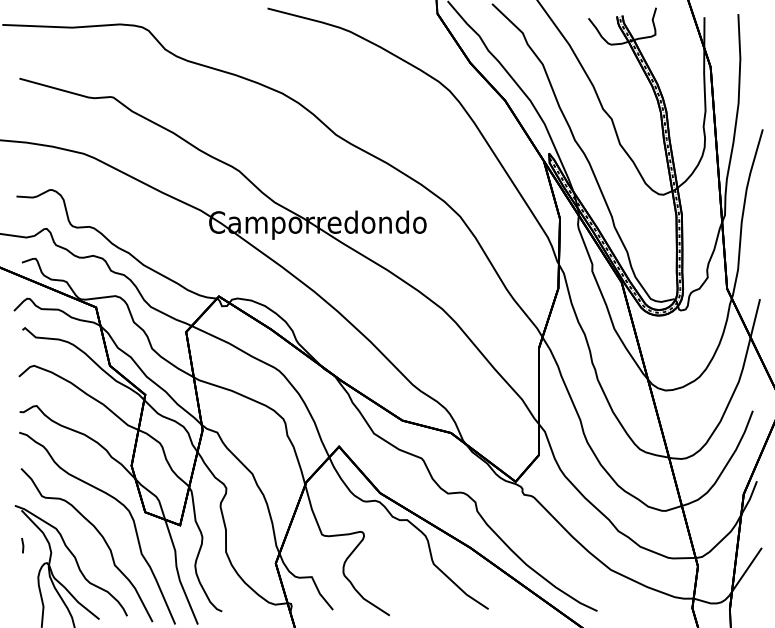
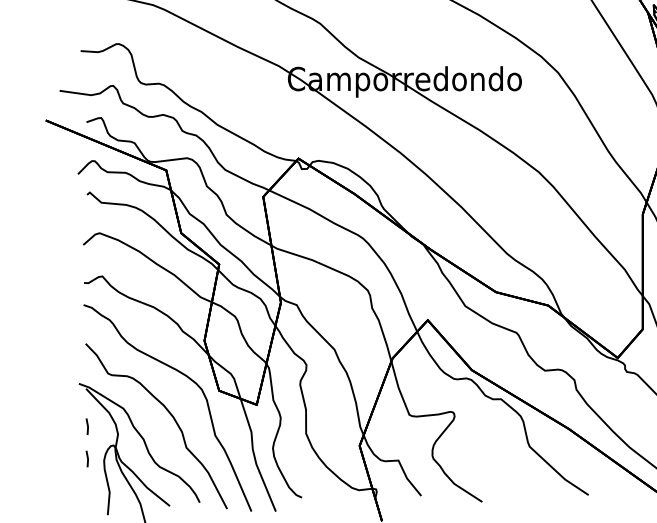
line: (22, 575) -> (87, 458), added

